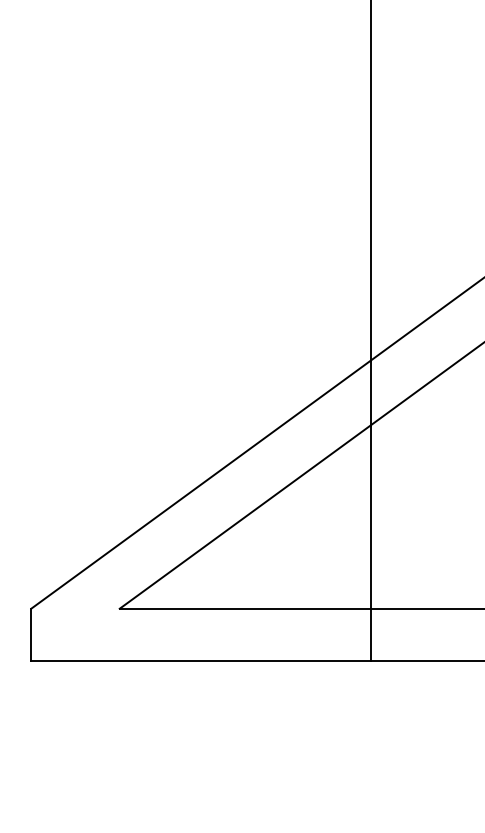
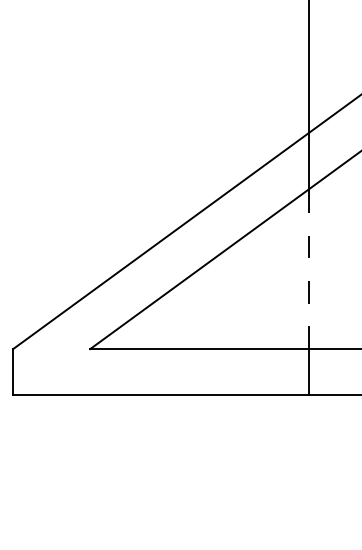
line: (370, 517) -> (308, 269), solid -> dashed

